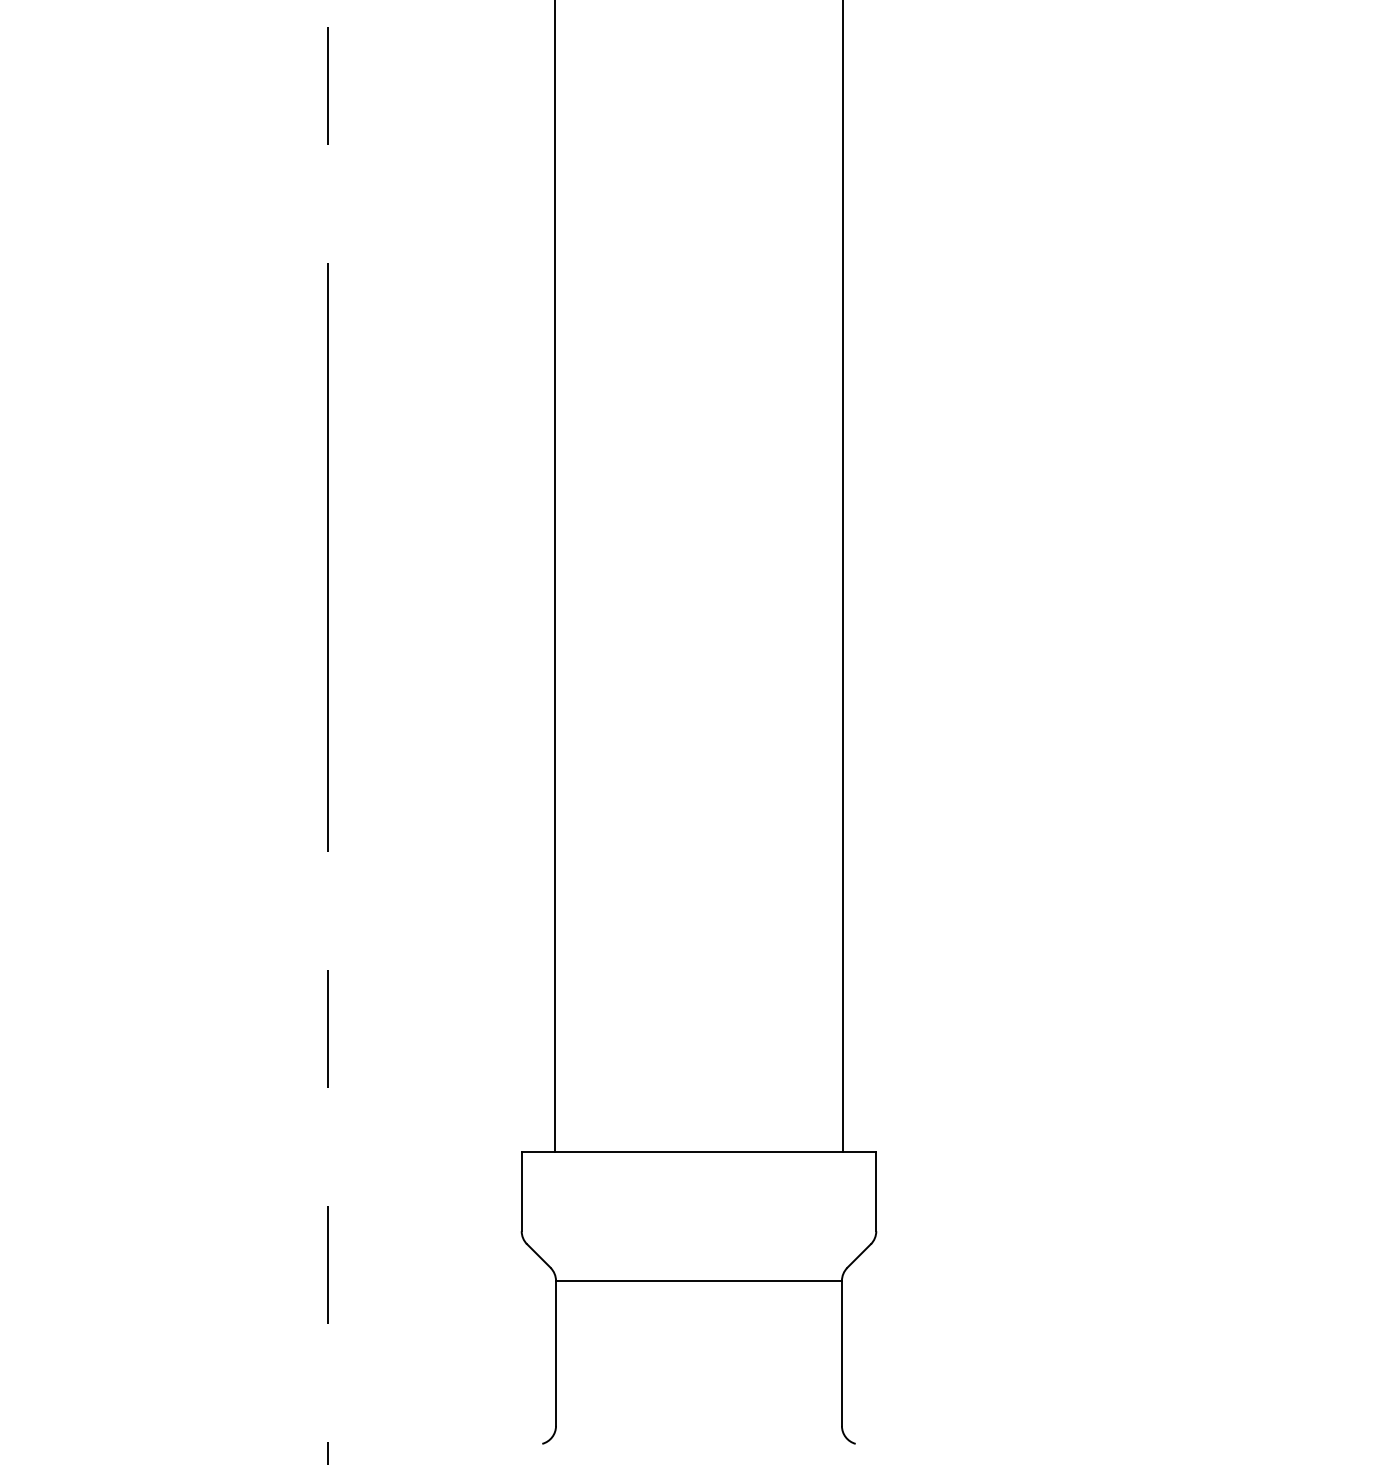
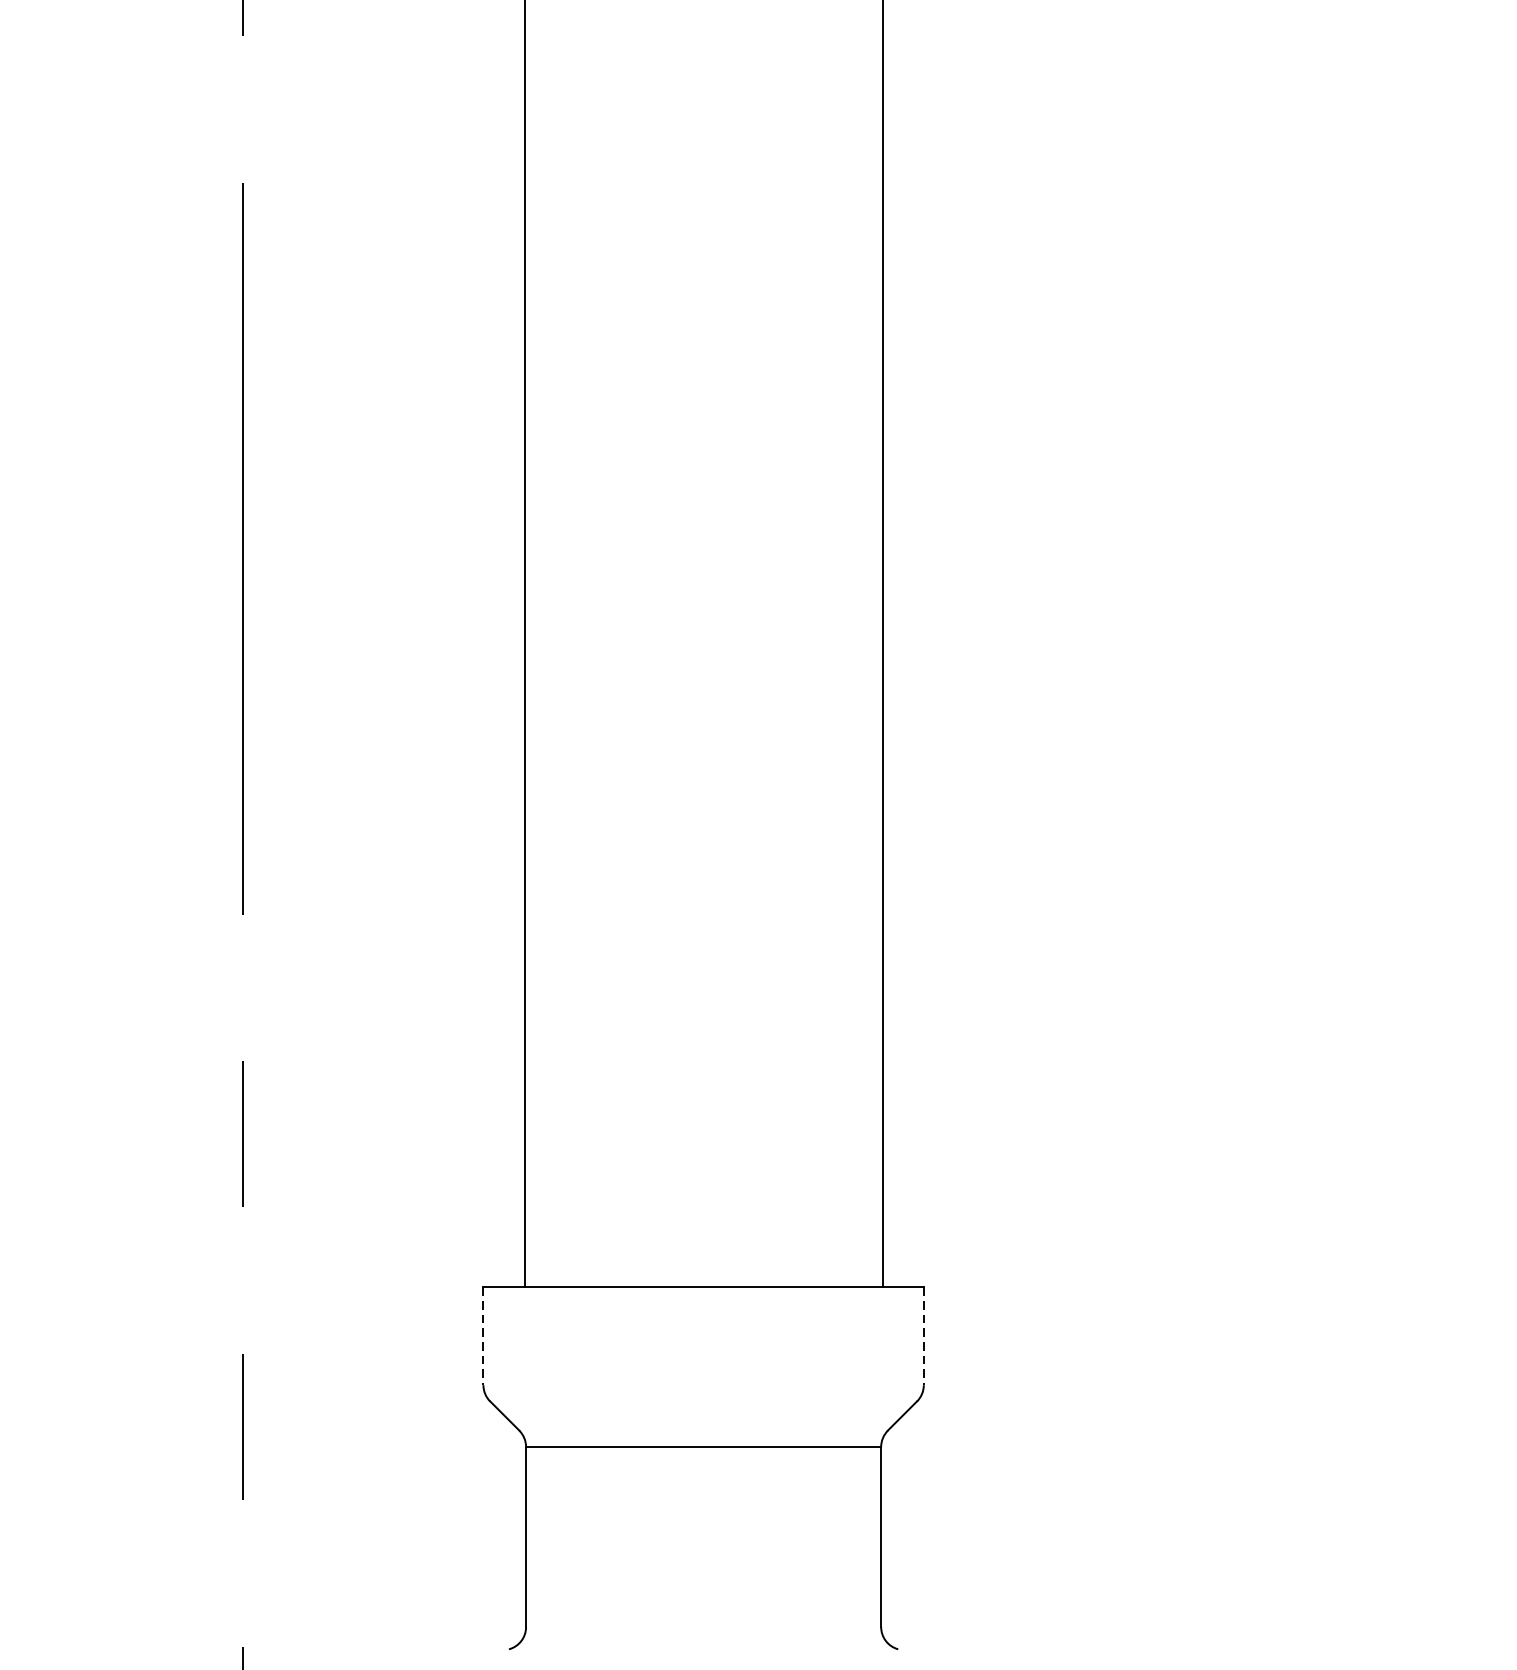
line: (521, 1192) -> (483, 1337), solid -> dashed
line: (876, 1192) -> (924, 1337), solid -> dashed

